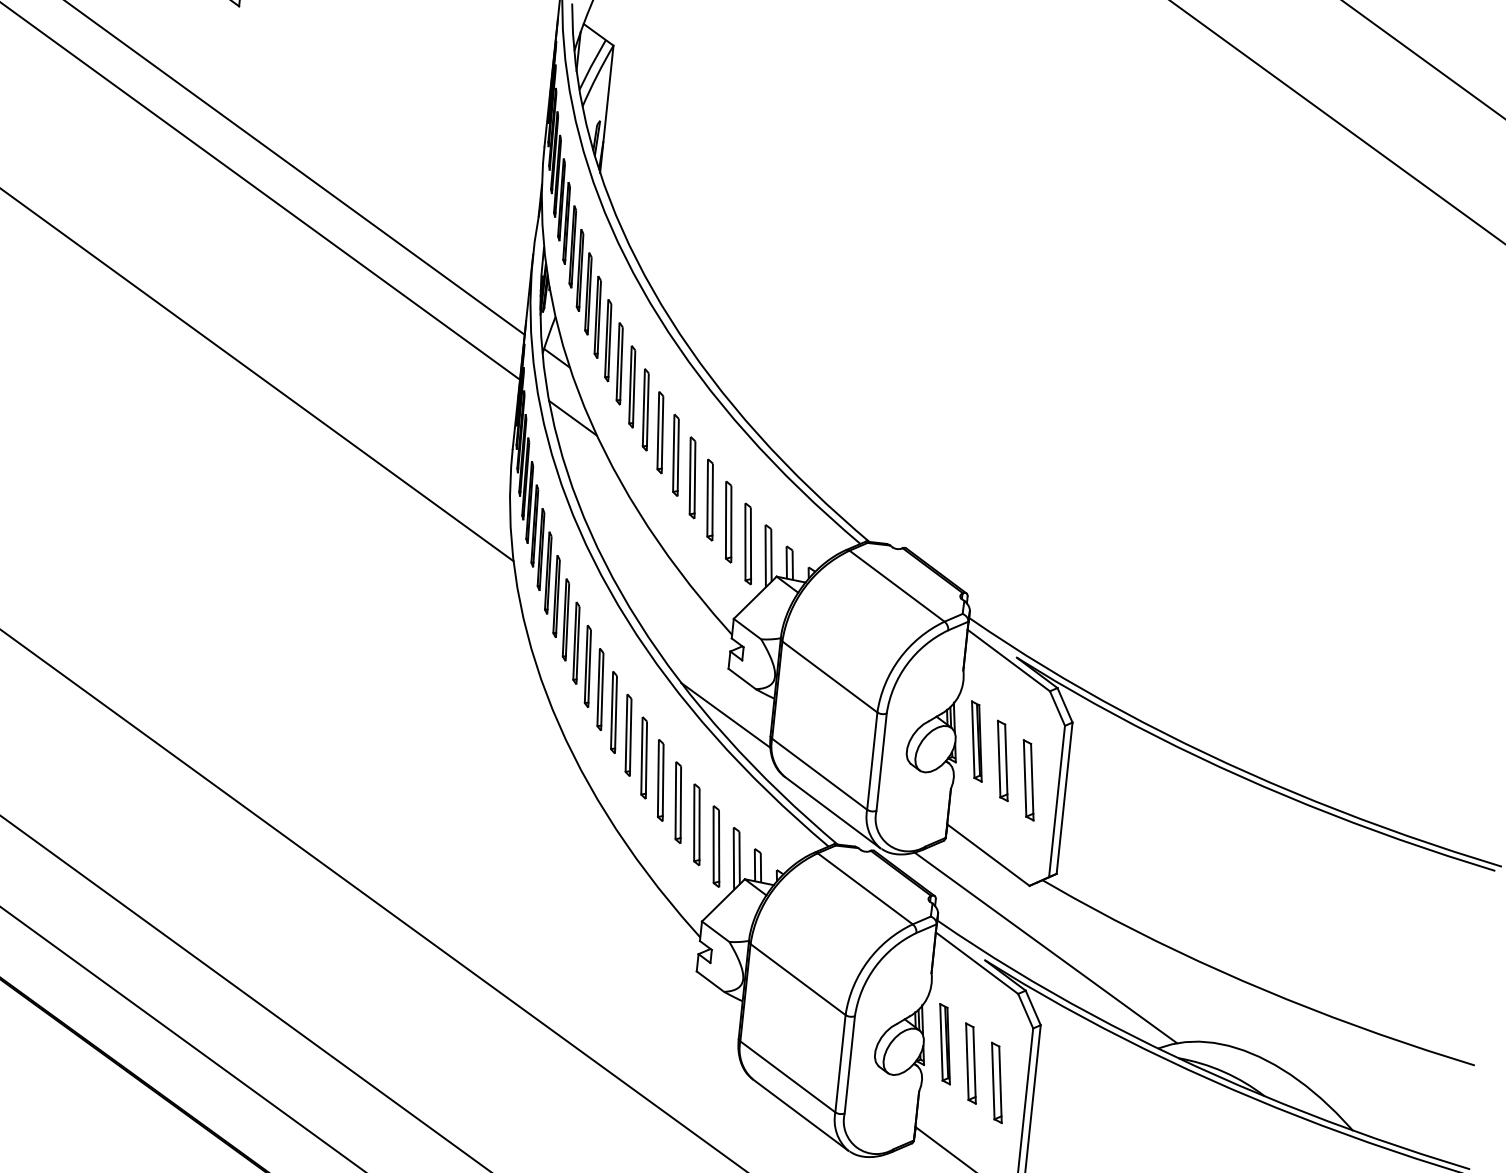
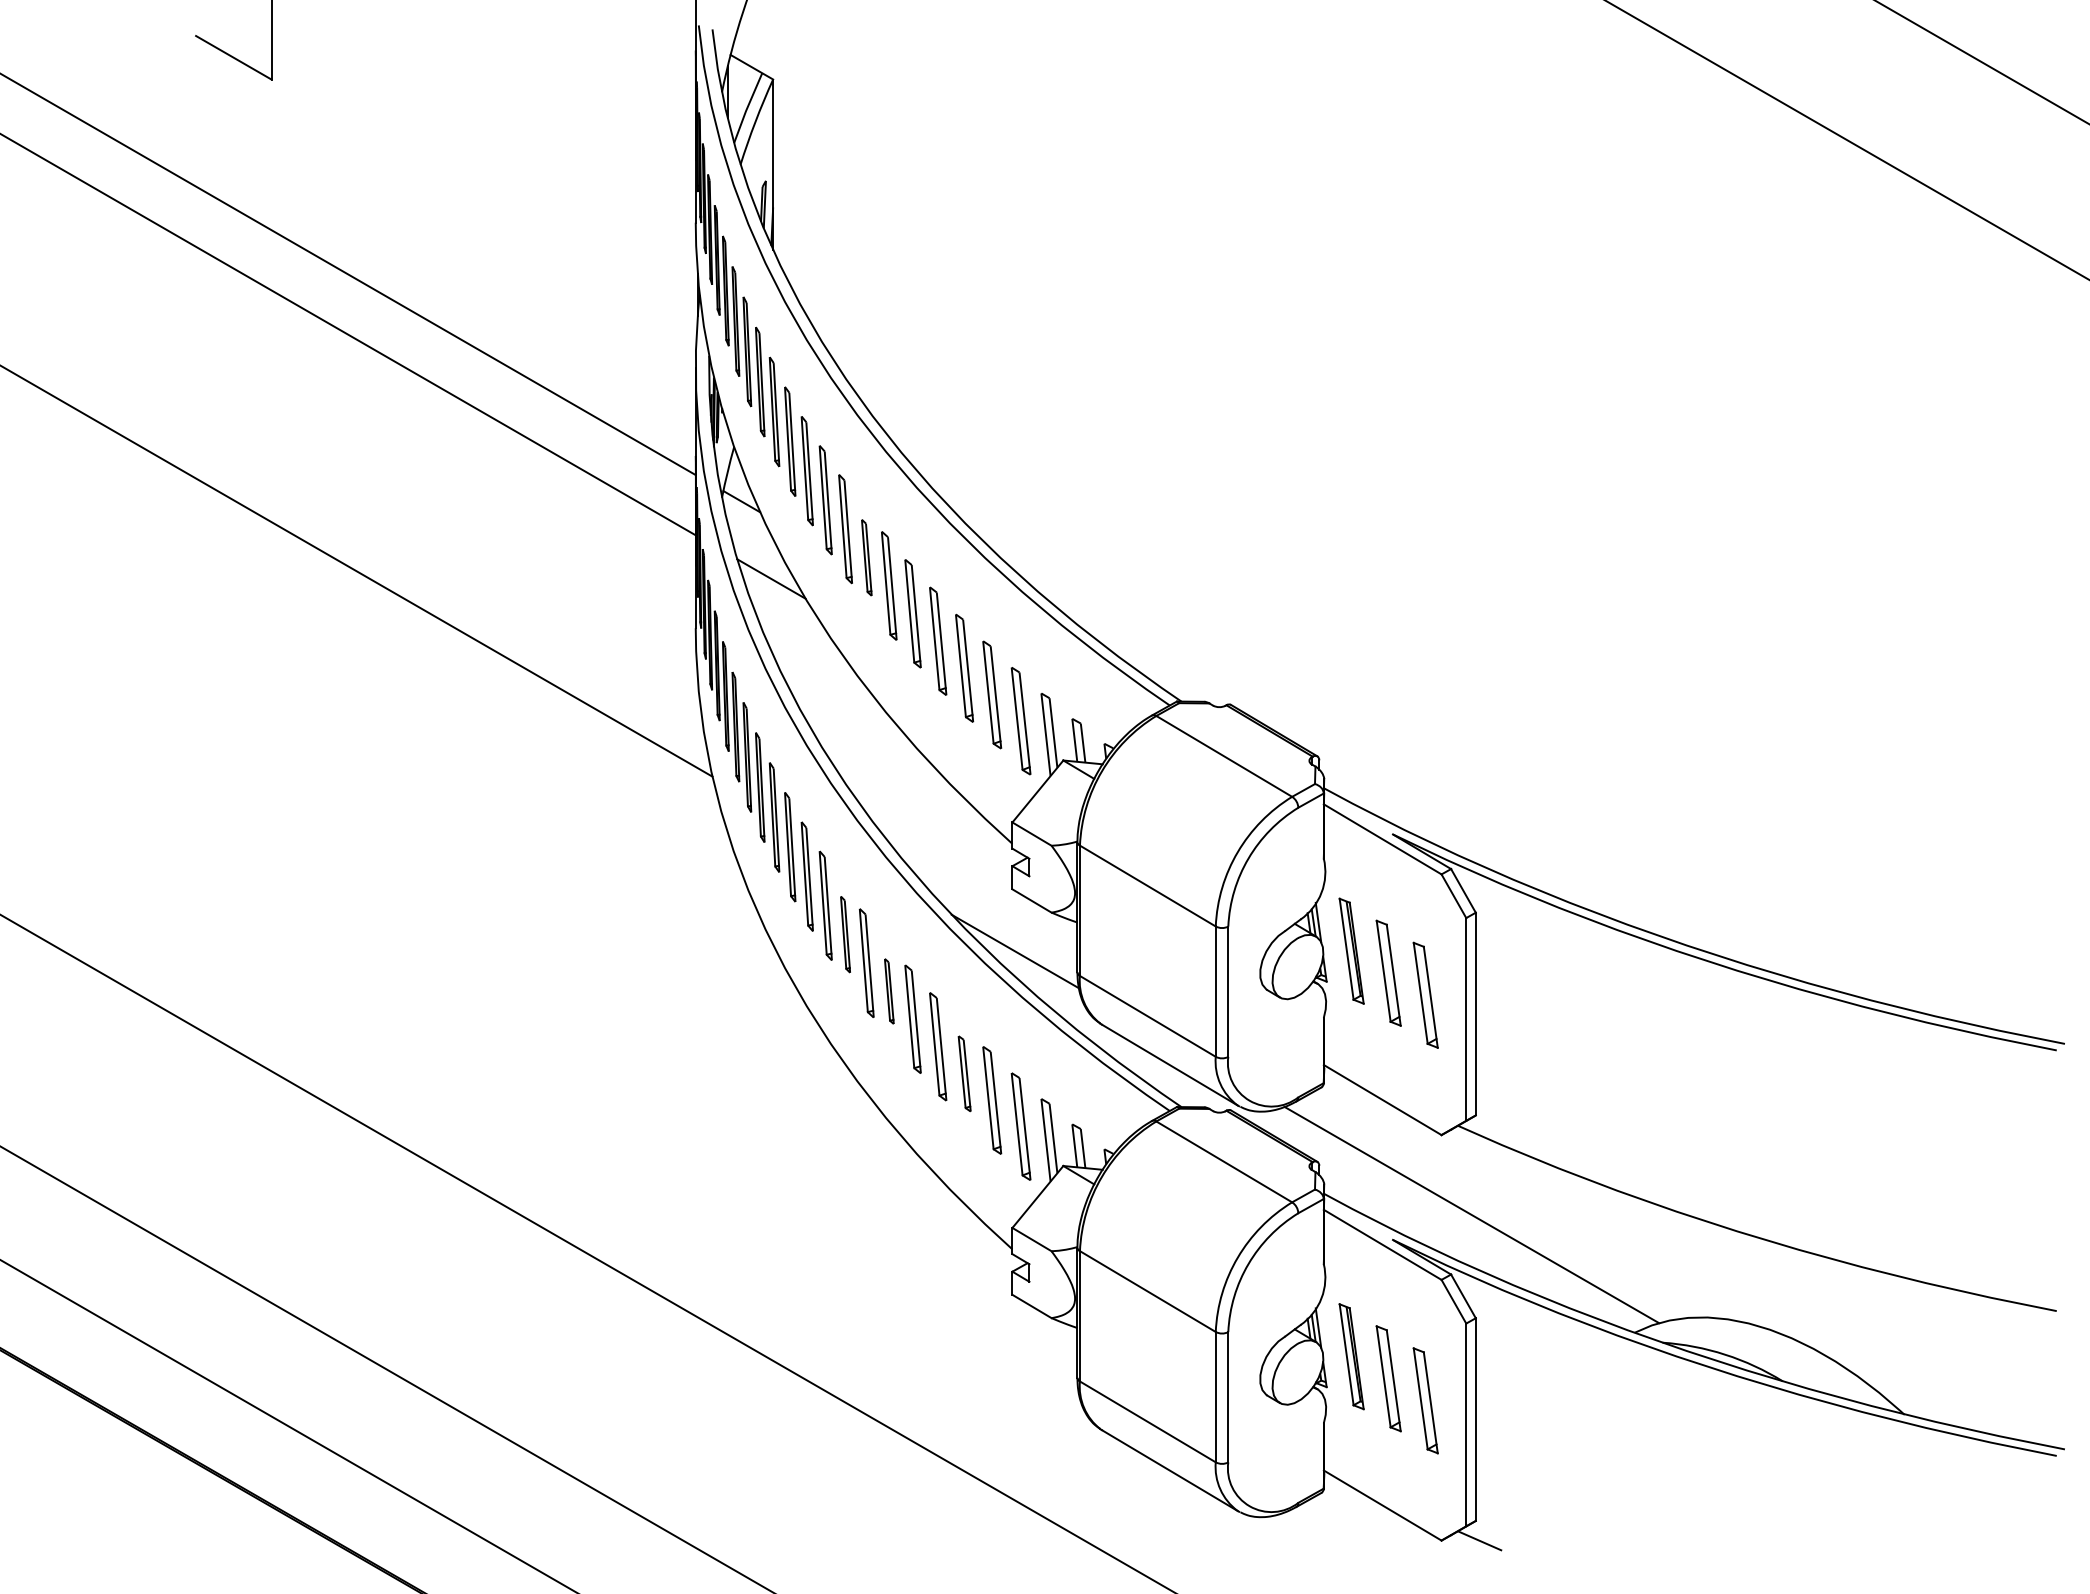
part: (645, 409) -> (866, 557), size x0.7
part: (600, 689) -> (845, 934), size x0.7
part: (628, 735) -> (889, 991), size x0.6
part: (678, 802) -> (964, 1073), size x0.7

